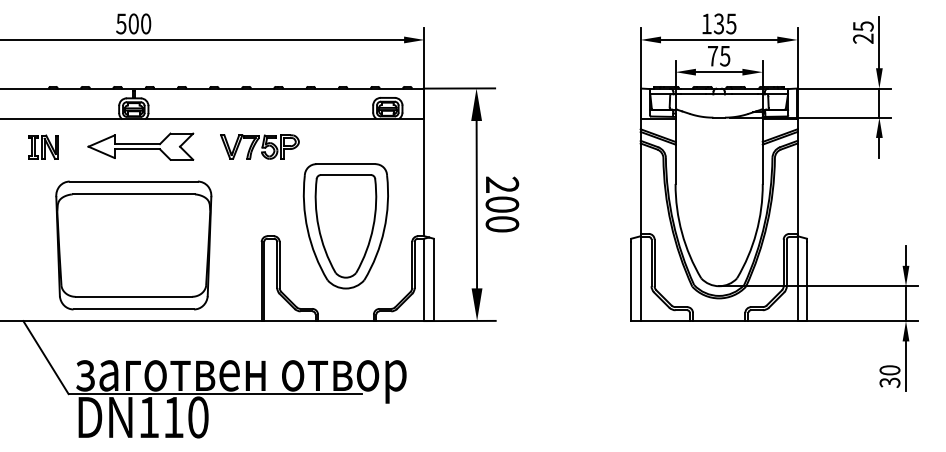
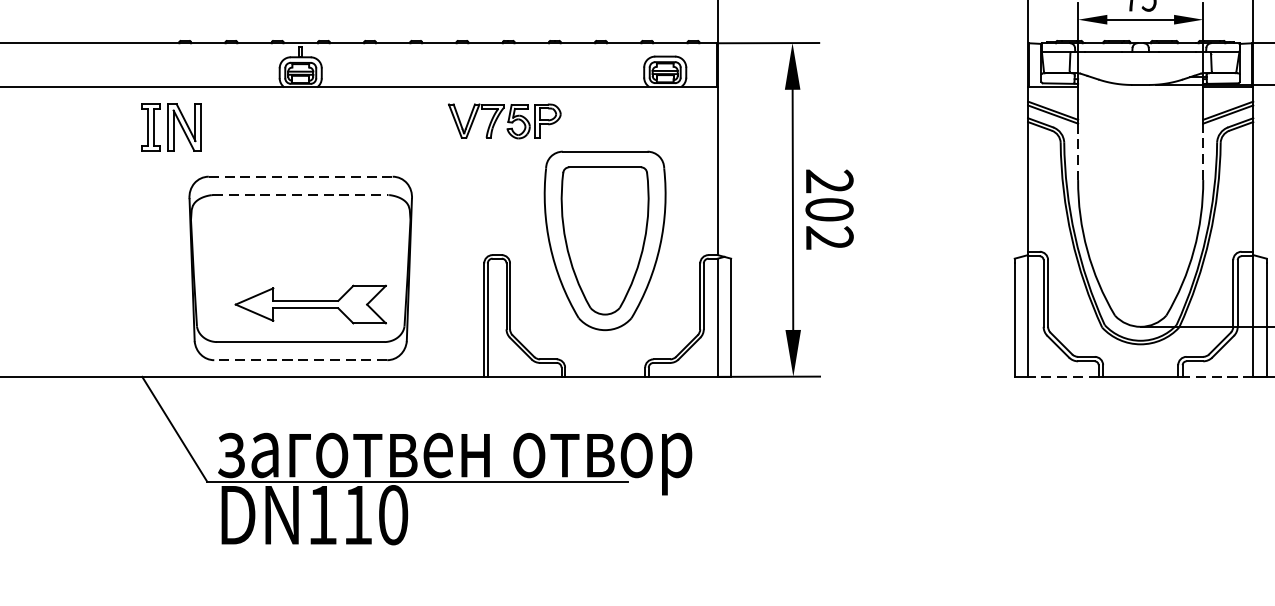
part: (43, 146) -> (171, 126), size x1.4
part: (140, 146) -> (310, 304), moved
part: (259, 146) -> (504, 120), moved
line: (675, 164) -> (1078, 152), solid -> dashed
line: (762, 164) -> (1202, 152), solid -> dashed
line: (134, 181) -> (301, 176), solid -> dashed
line: (134, 194) -> (301, 195), solid -> dashed
text: (502, 224) -> (829, 238), 200 -> 202
line: (133, 309) -> (300, 360), solid -> dashed
line: (665, 321) -> (1063, 377), solid -> dashed
line: (773, 321) -> (1218, 377), solid -> dashed

